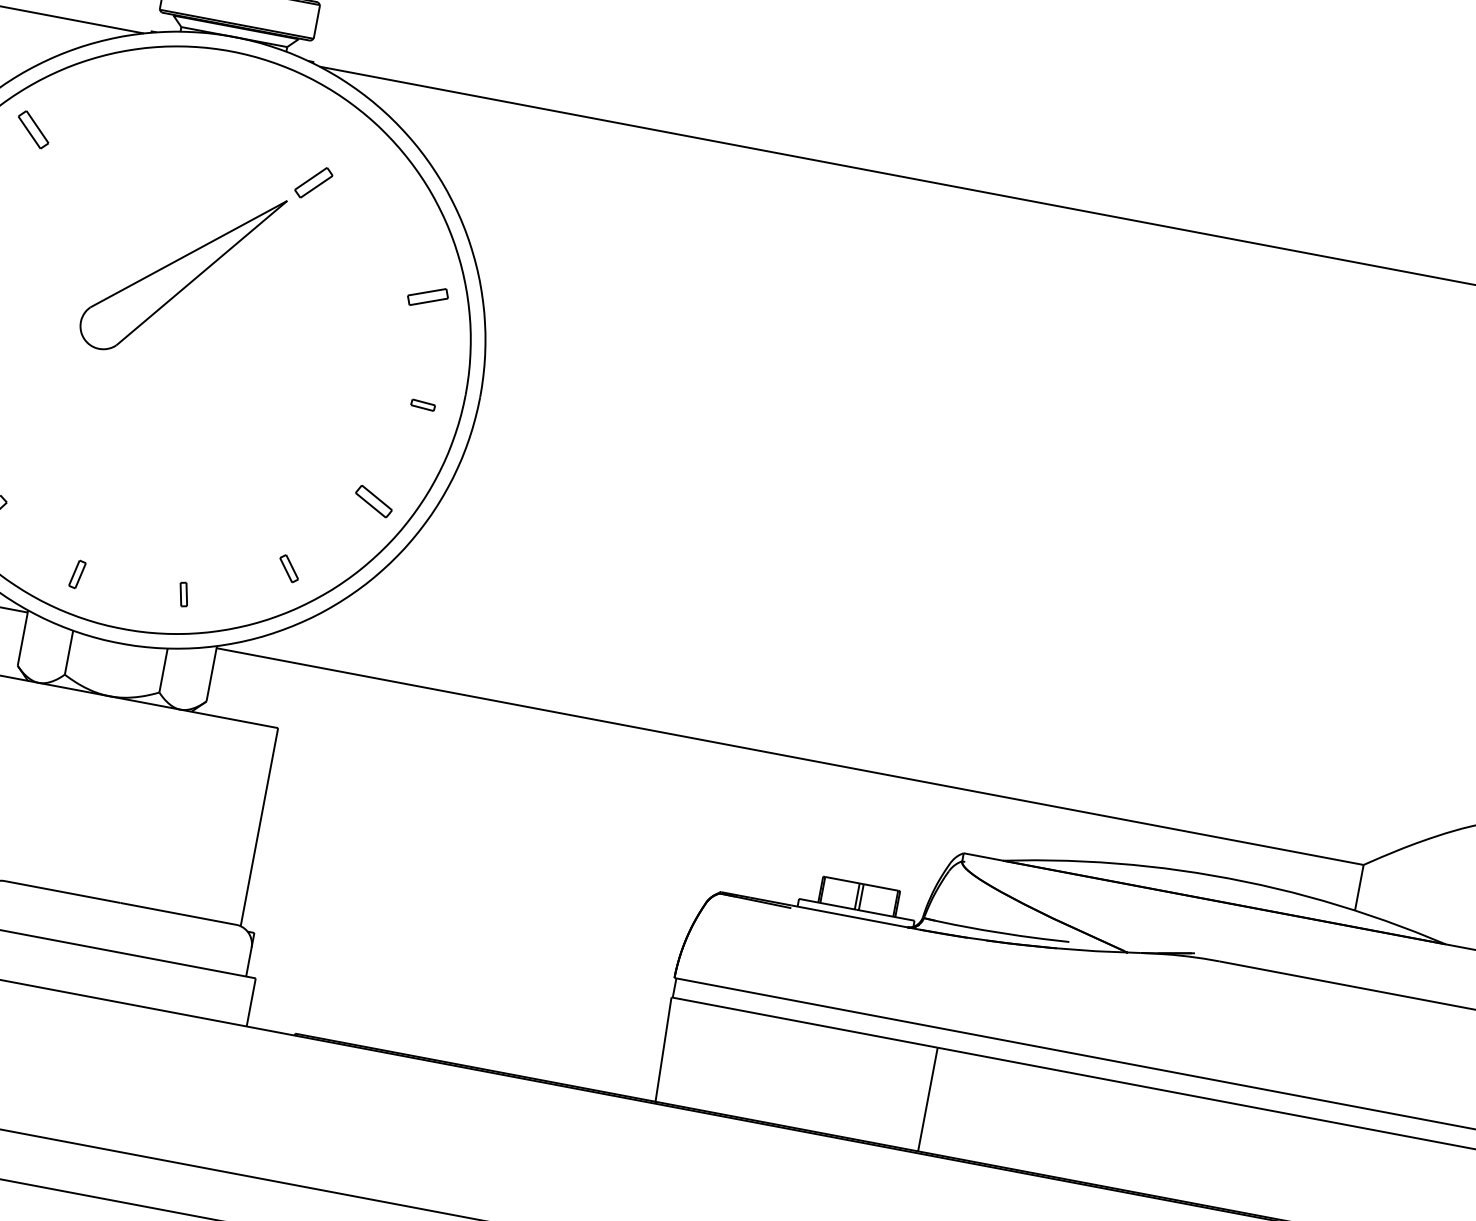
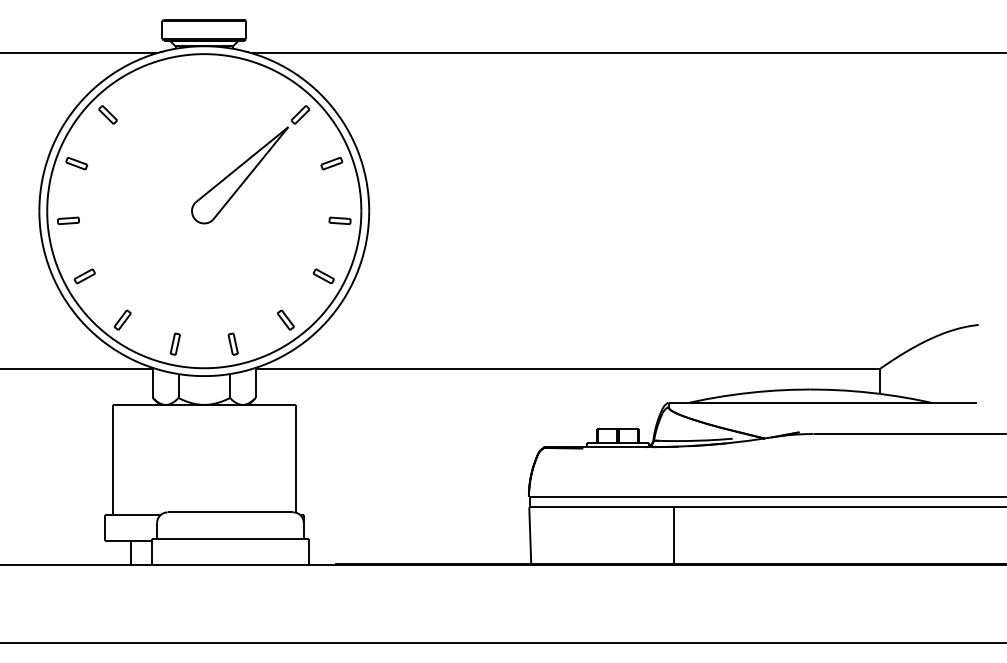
part: (204, 256) -> (250, 164), moved
part: (422, 404) -> (339, 220), size x1.67
part: (288, 567) -> (285, 319), size x1.43
part: (76, 573) -> (174, 343), size x1.43
part: (182, 593) -> (232, 343), size x1.67

